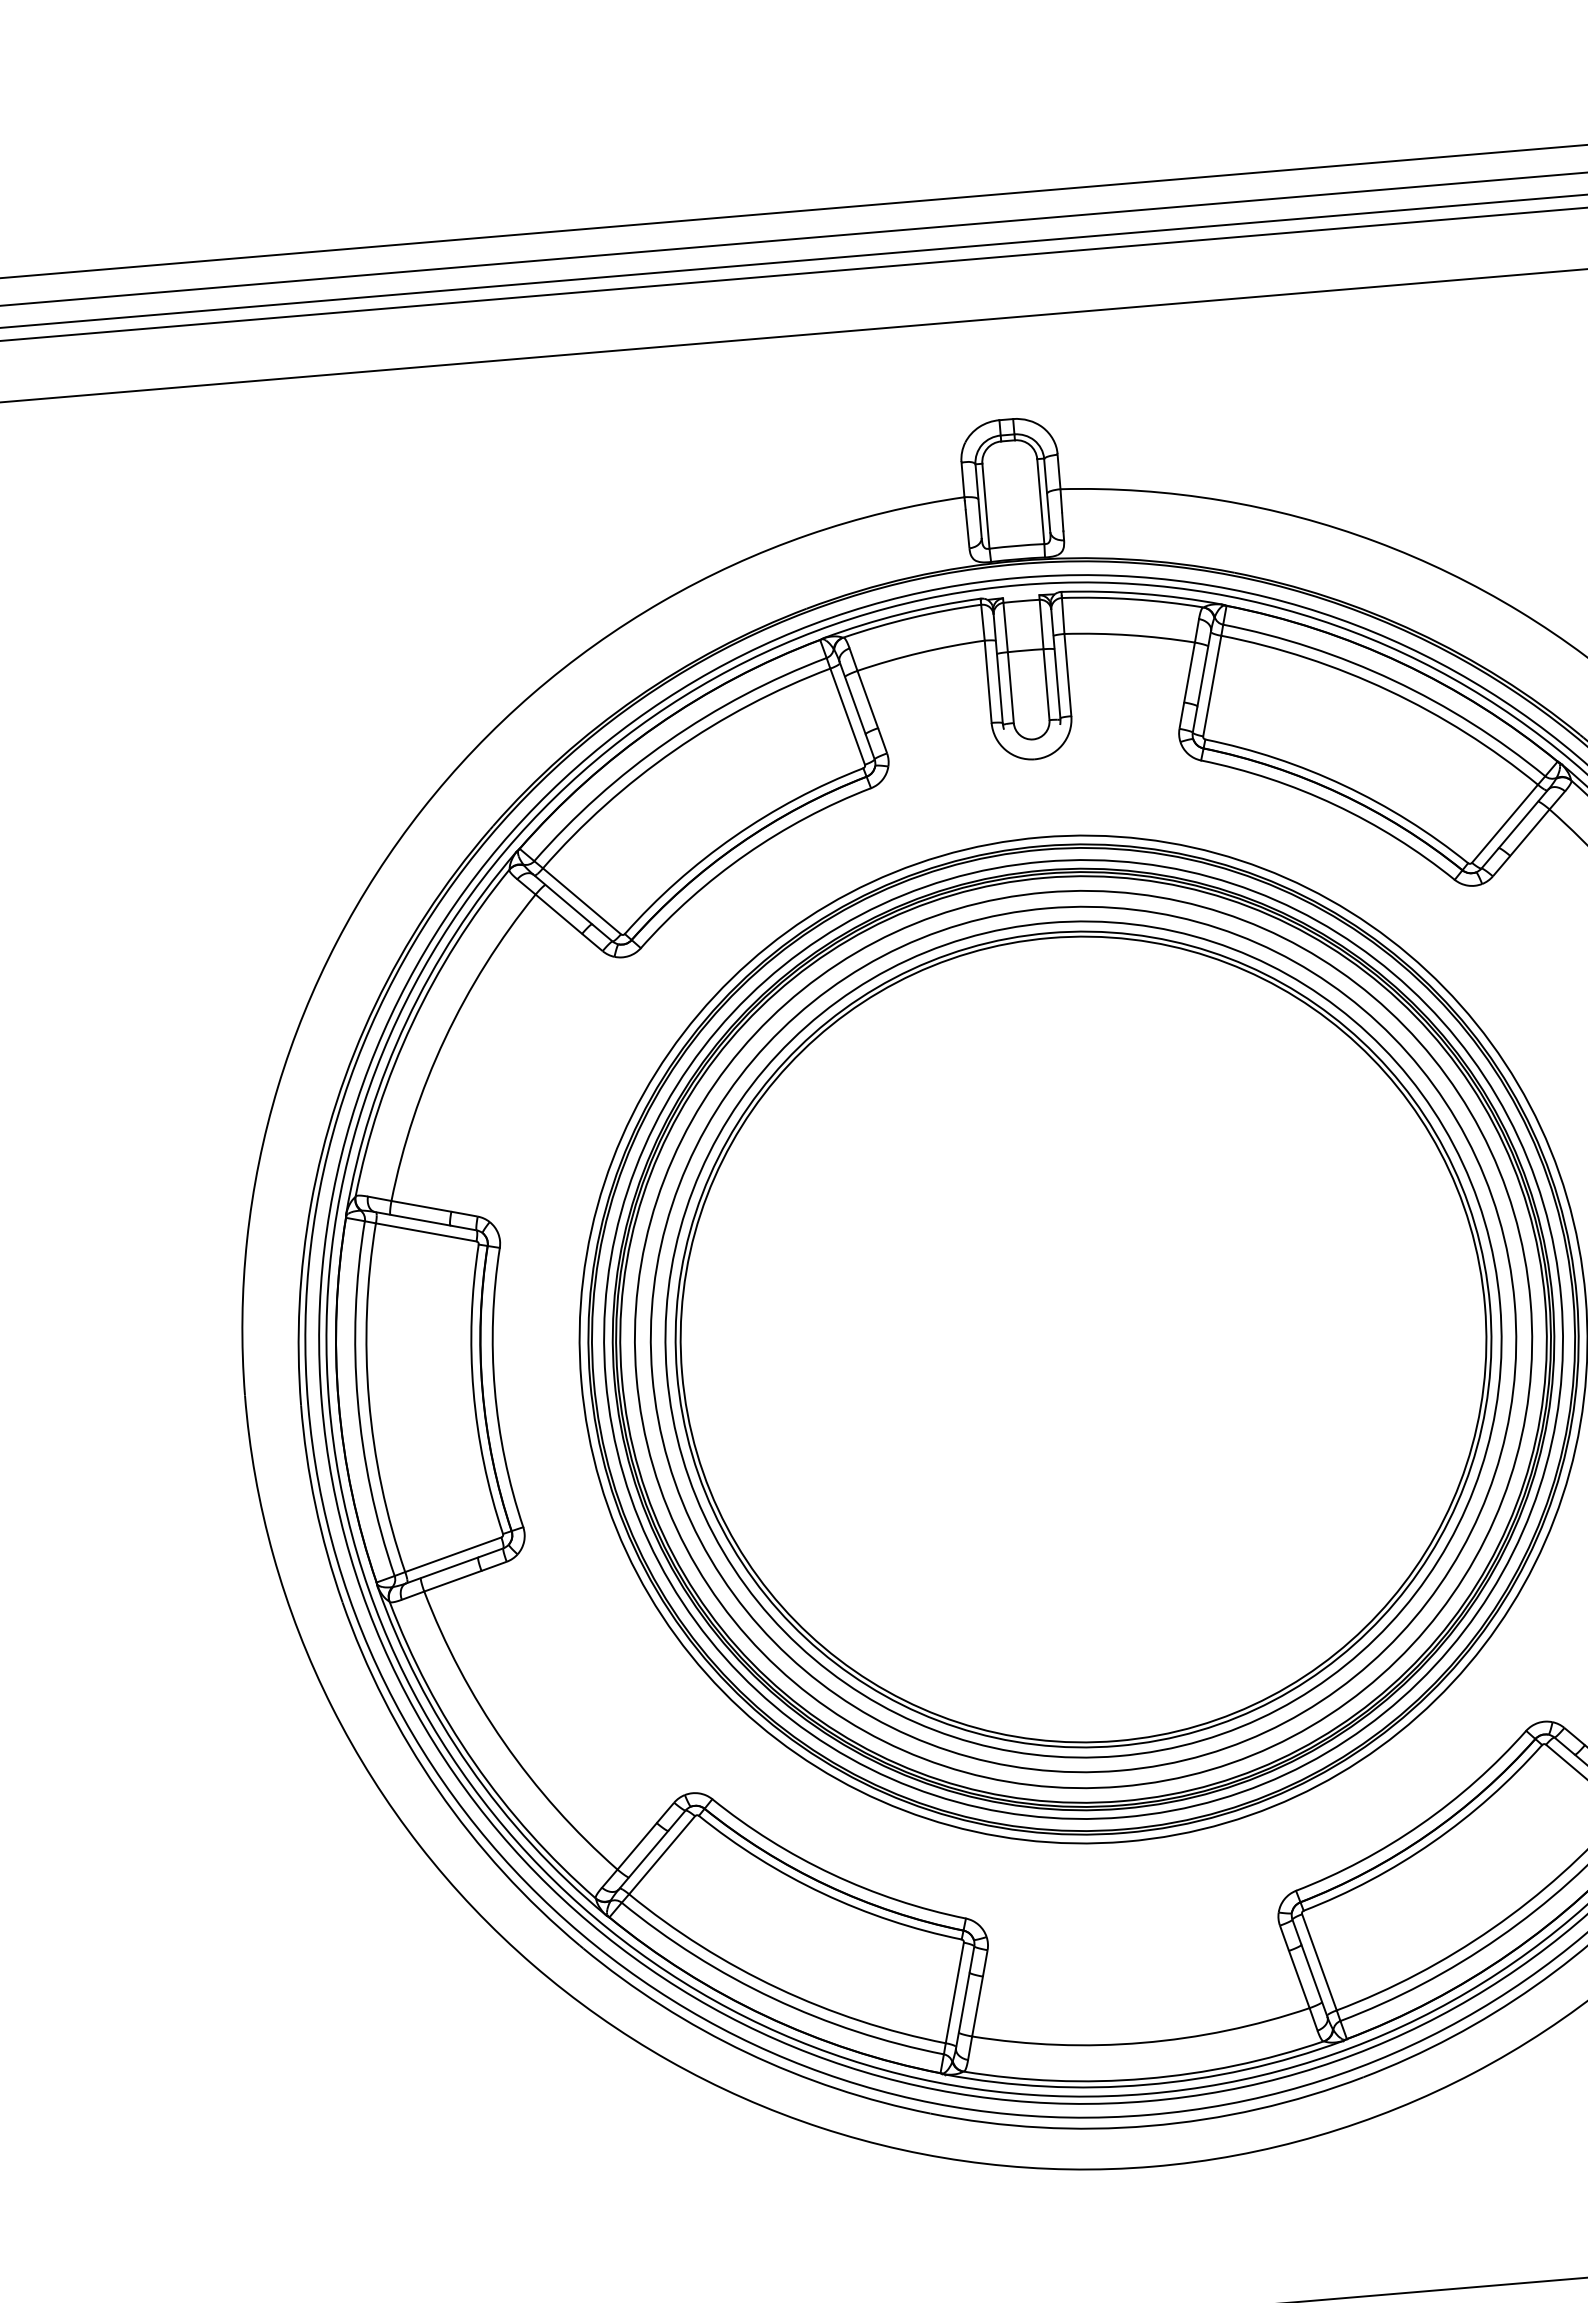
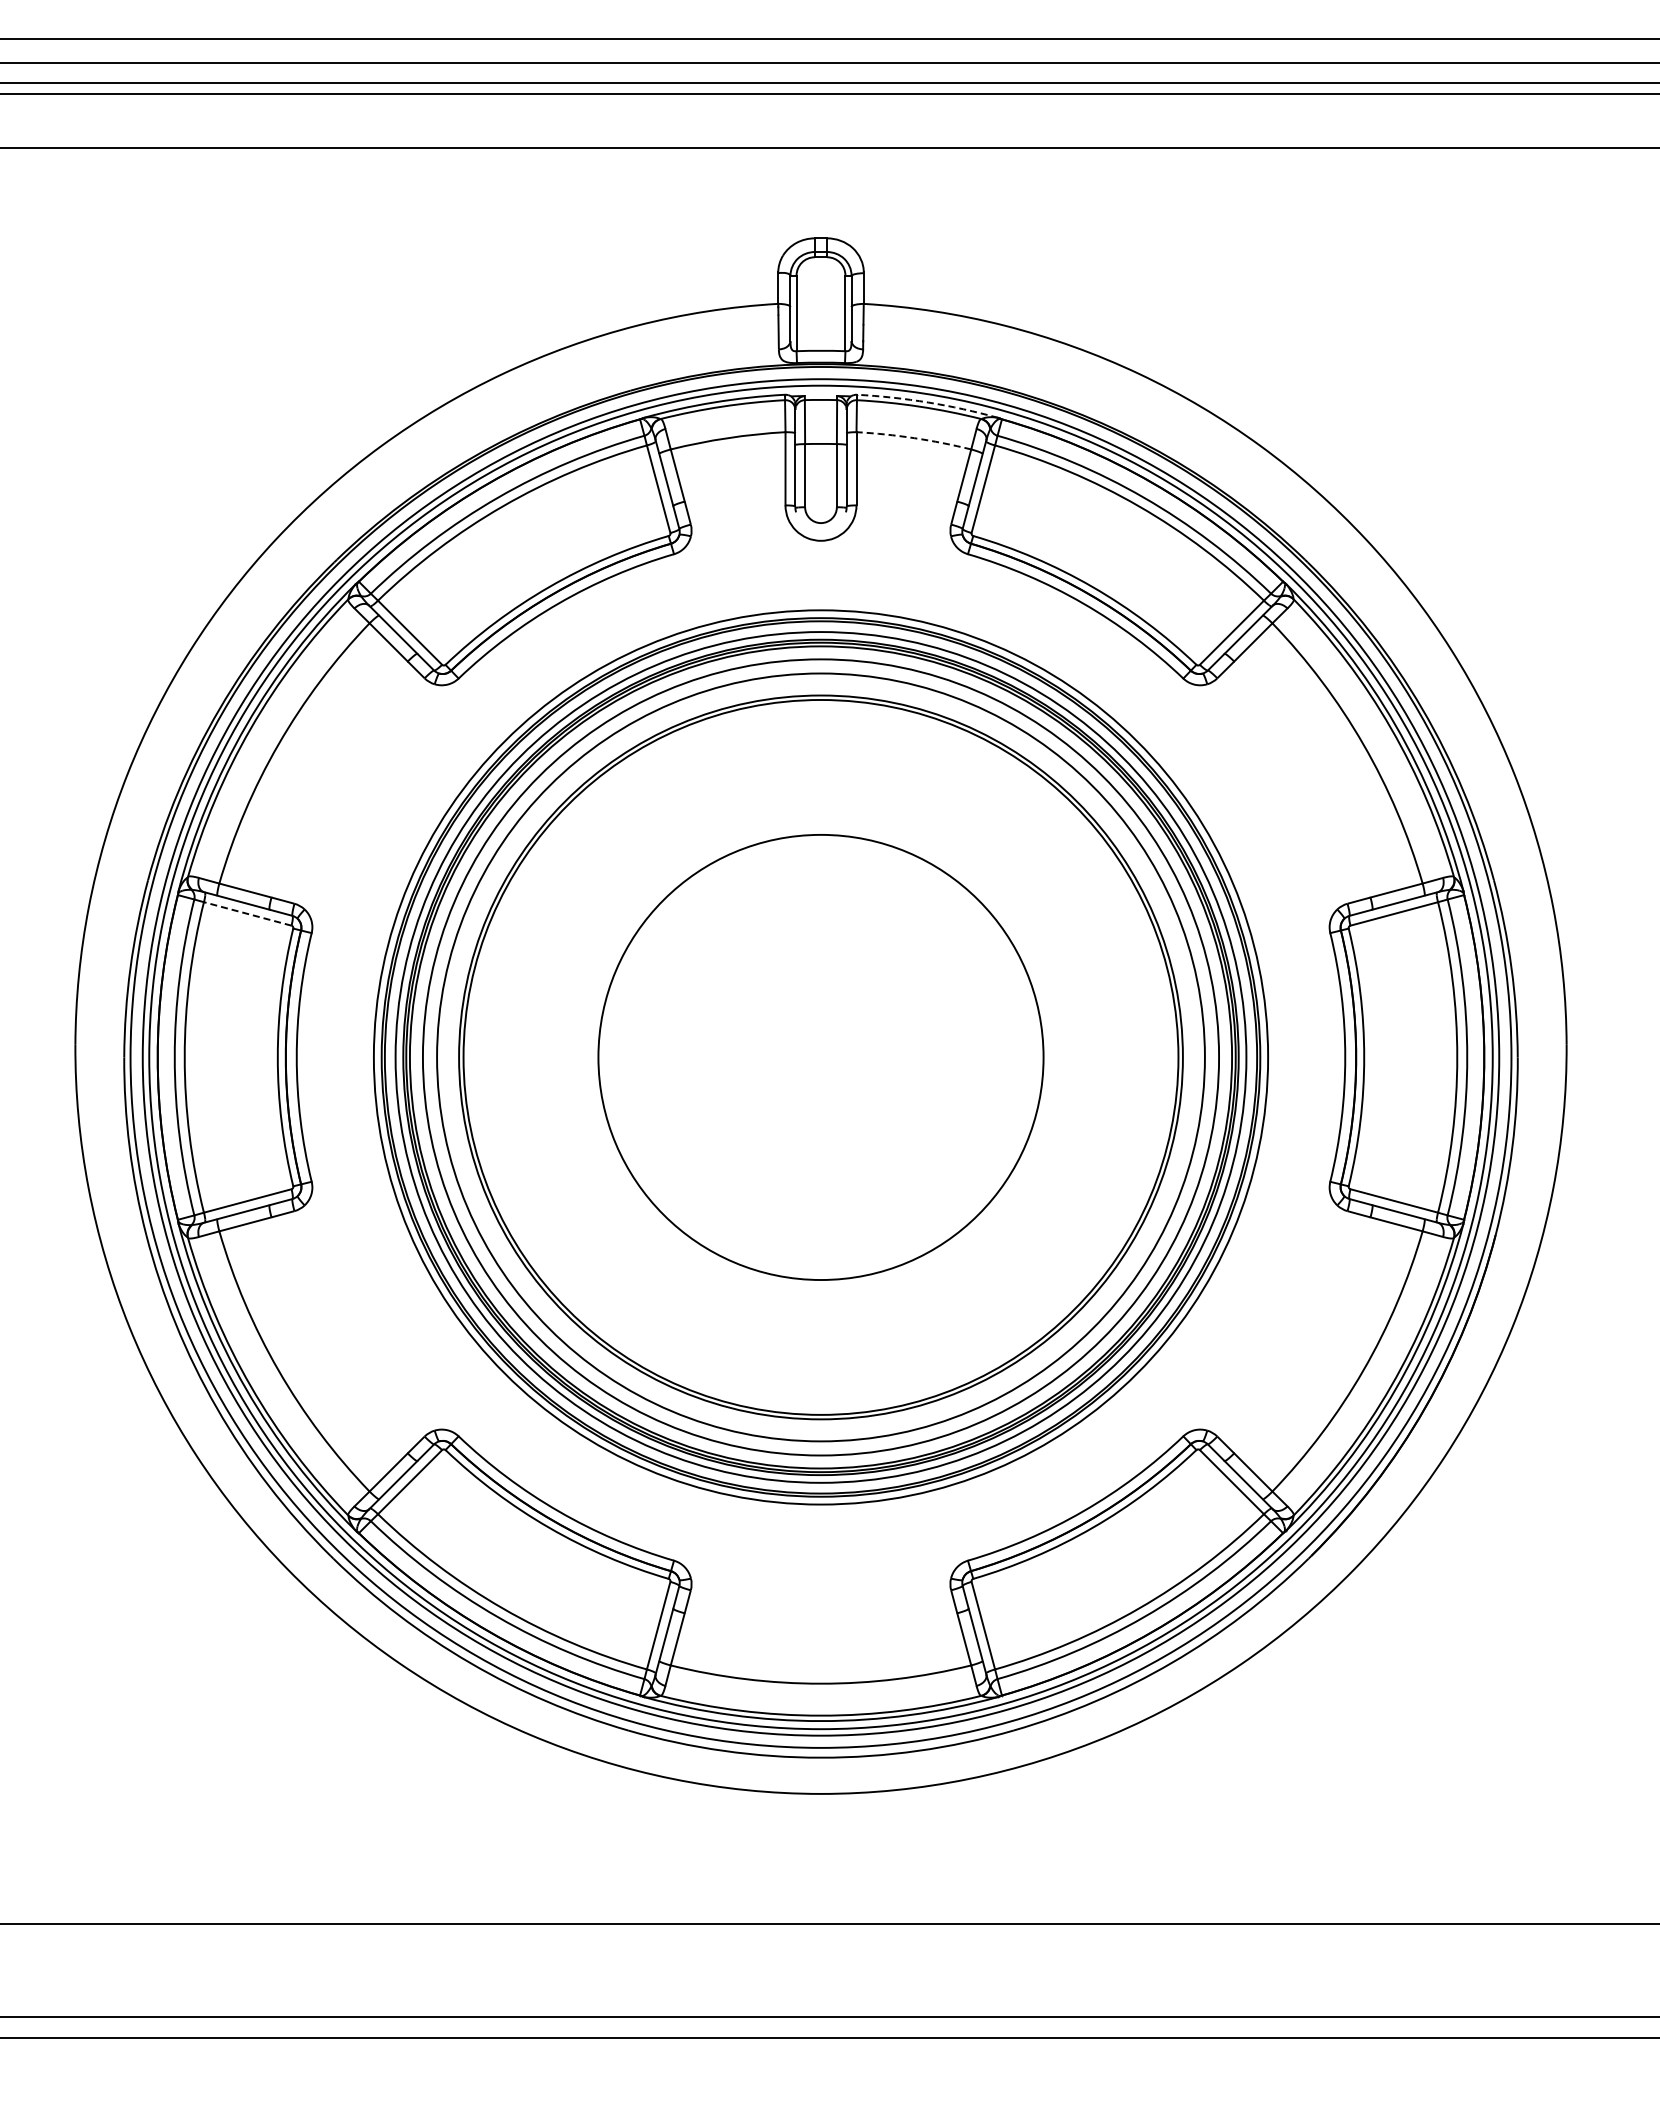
arc: (1142, 593) -> (928, 402), solid -> dashed
arc: (1130, 635) -> (914, 438), solid -> dashed
line: (425, 1231) -> (247, 913), solid -> dashed
circle: (1082, 1339) -> (820, 1057), size x0.6

